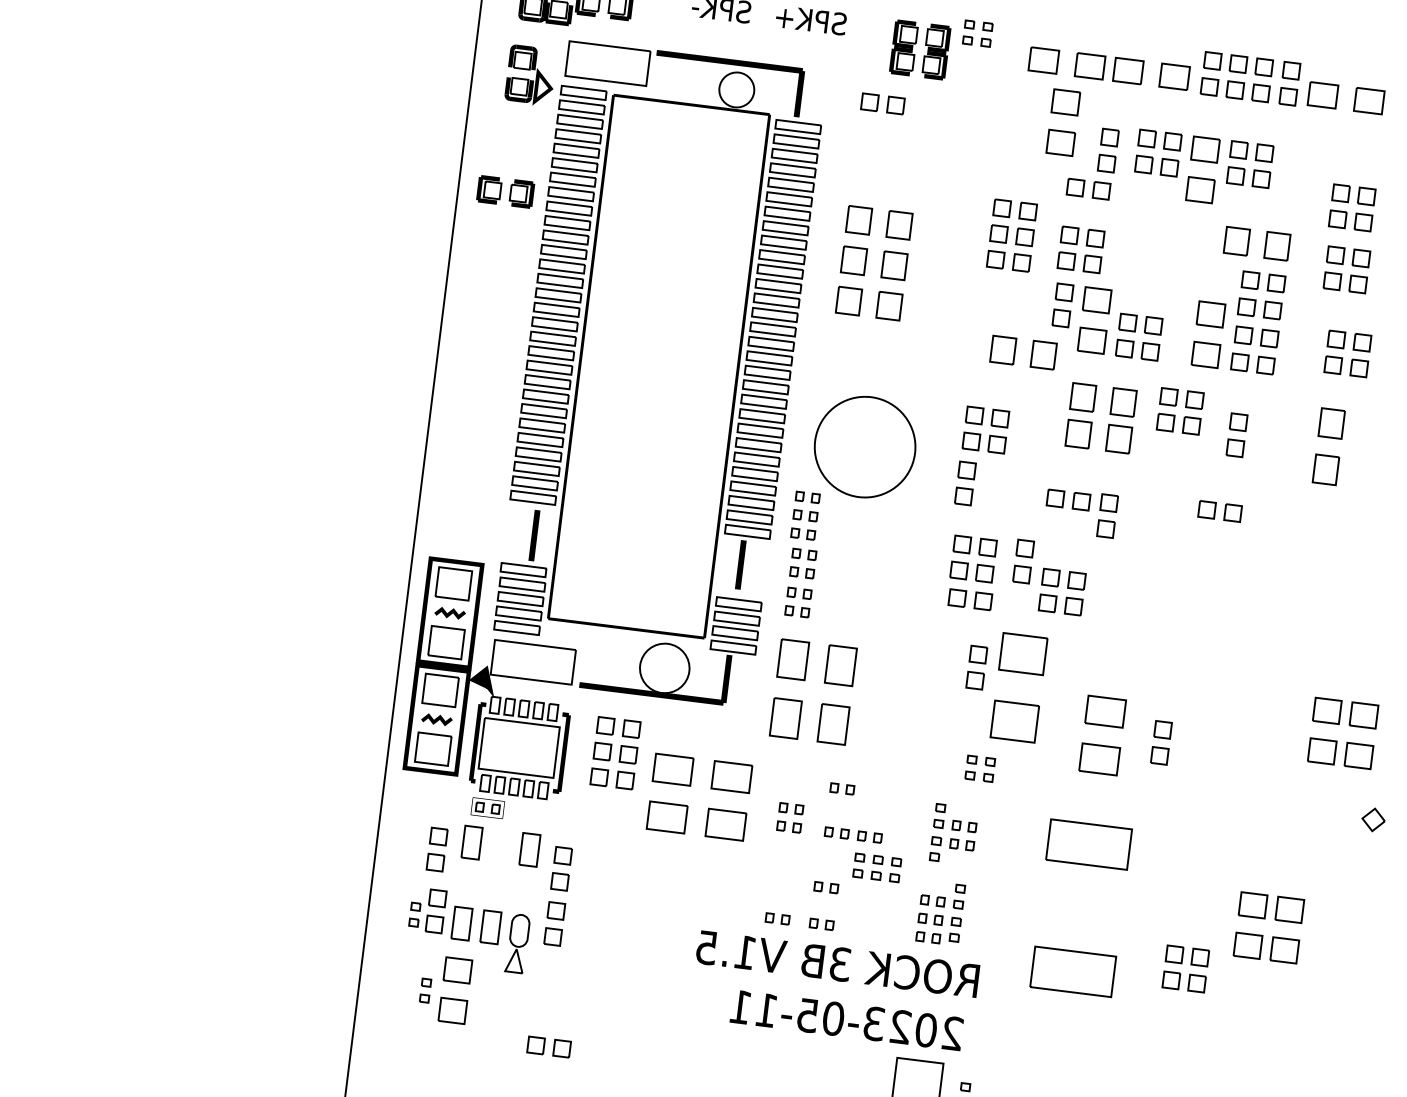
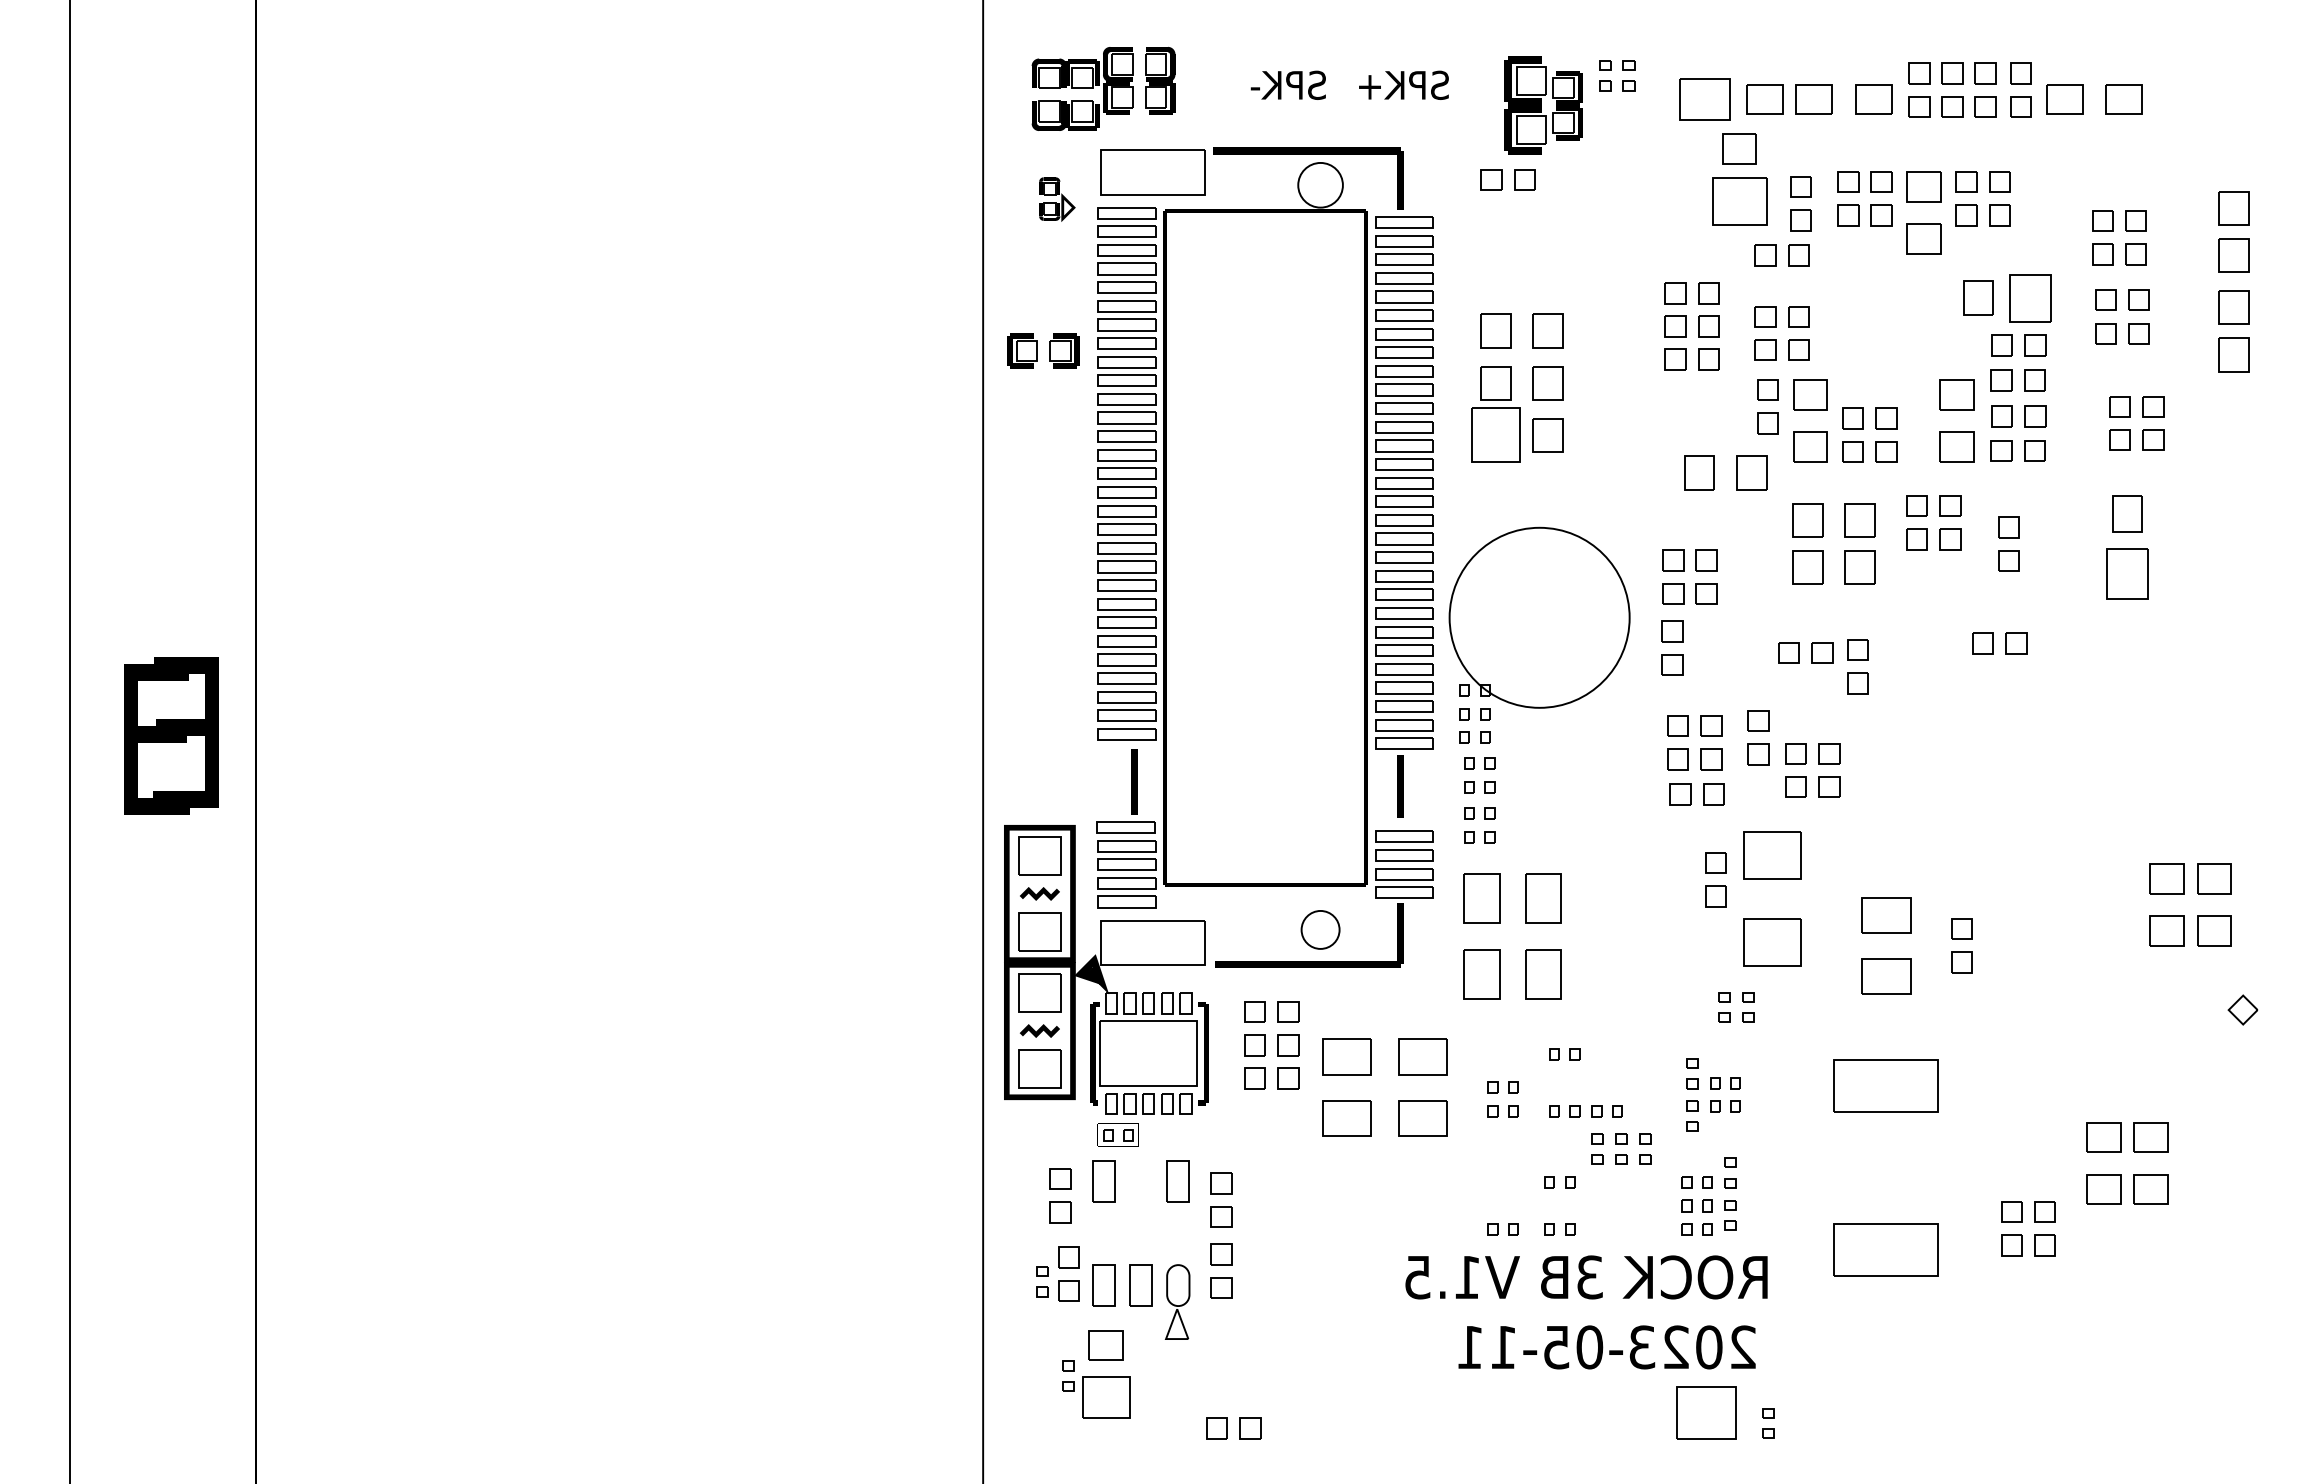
part: (903, 47) -> (1525, 105), size x1.4
part: (1043, 60) -> (1704, 99), size x1.4
part: (531, 75) -> (1057, 199), size x0.6
part: (1060, 142) -> (1739, 200), size x1.6
part: (1277, 245) -> (2030, 297), size x1.4
part: (848, 301) -> (1495, 435), size x1.6
circle: (865, 446) -> (1539, 617), size x1.4
part: (1326, 469) -> (2127, 573), size x1.4
circle: (664, 668) -> (1320, 929), size x0.6
part: (452, 1010) -> (1105, 1397), size x1.4

